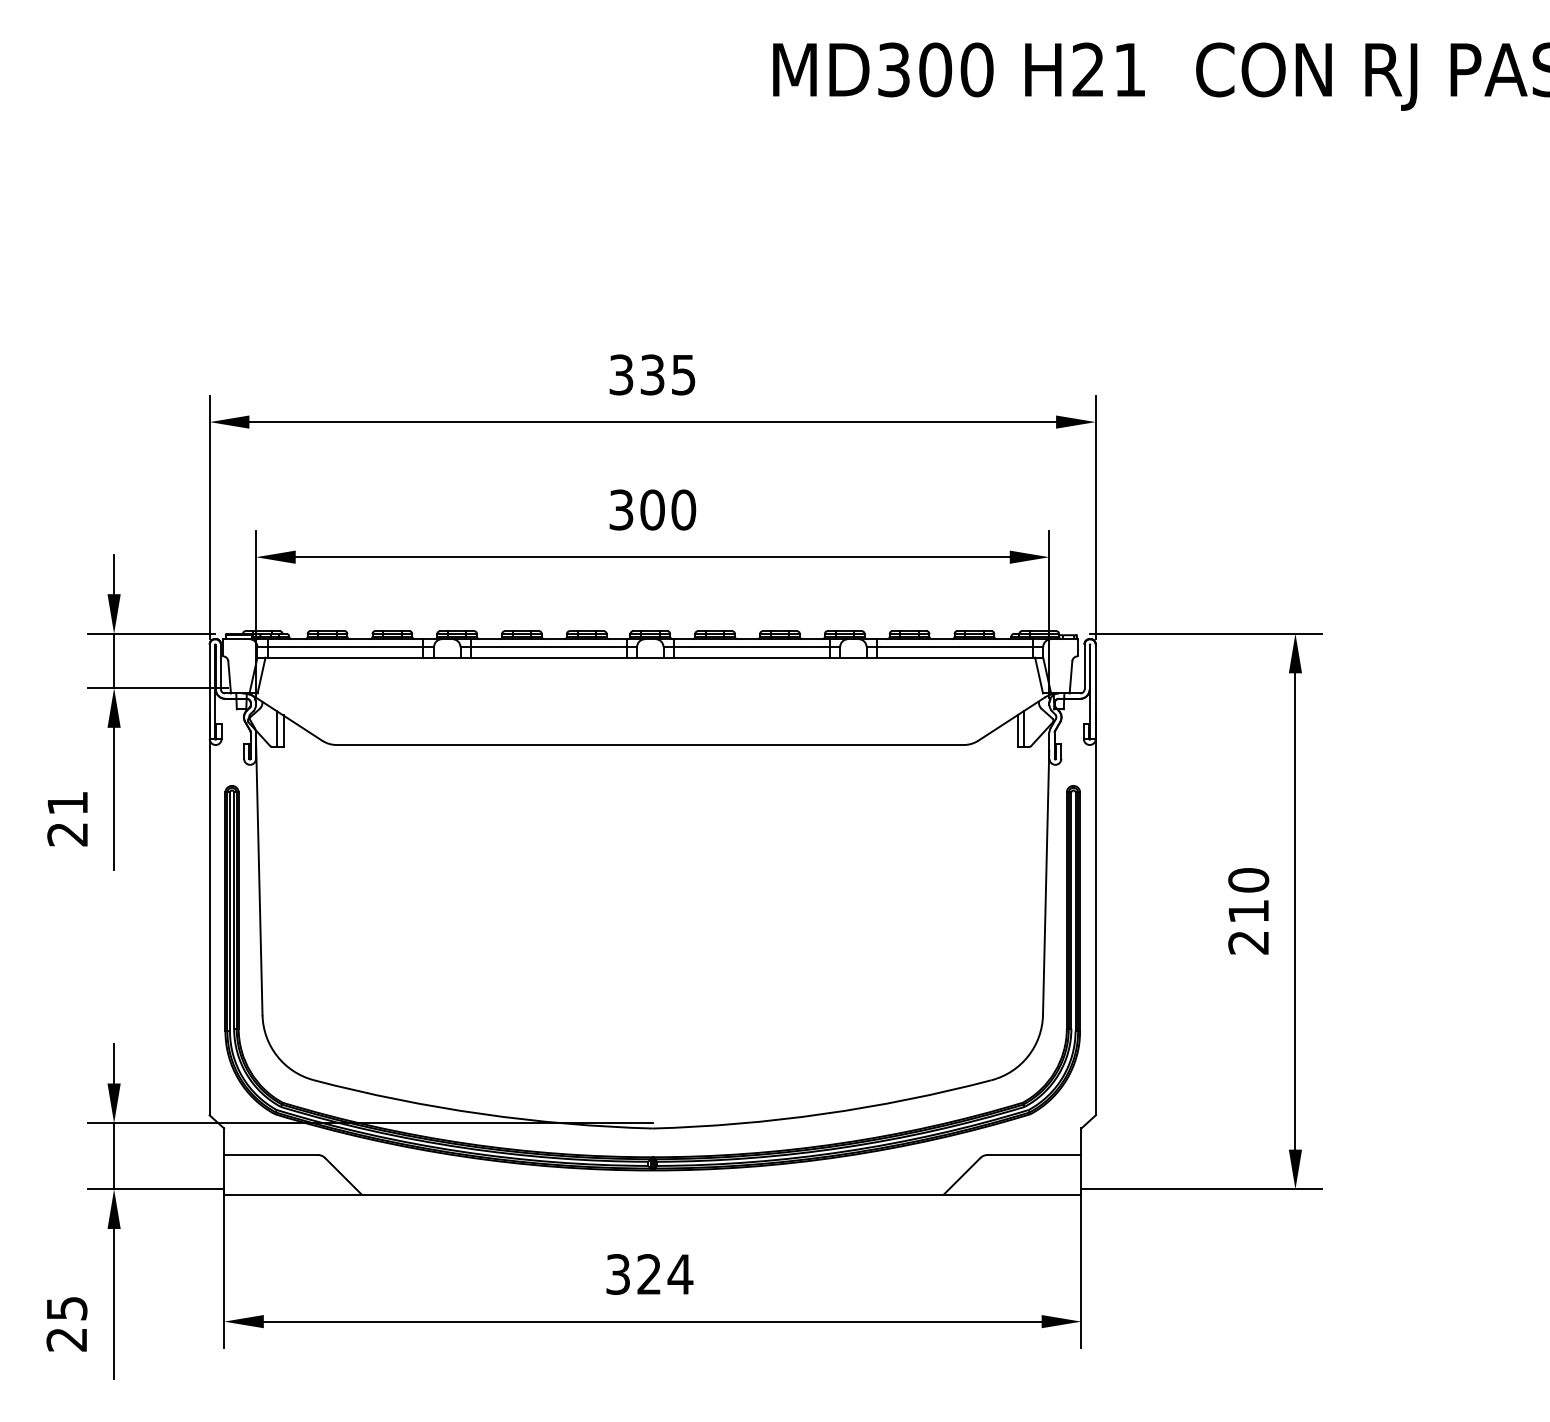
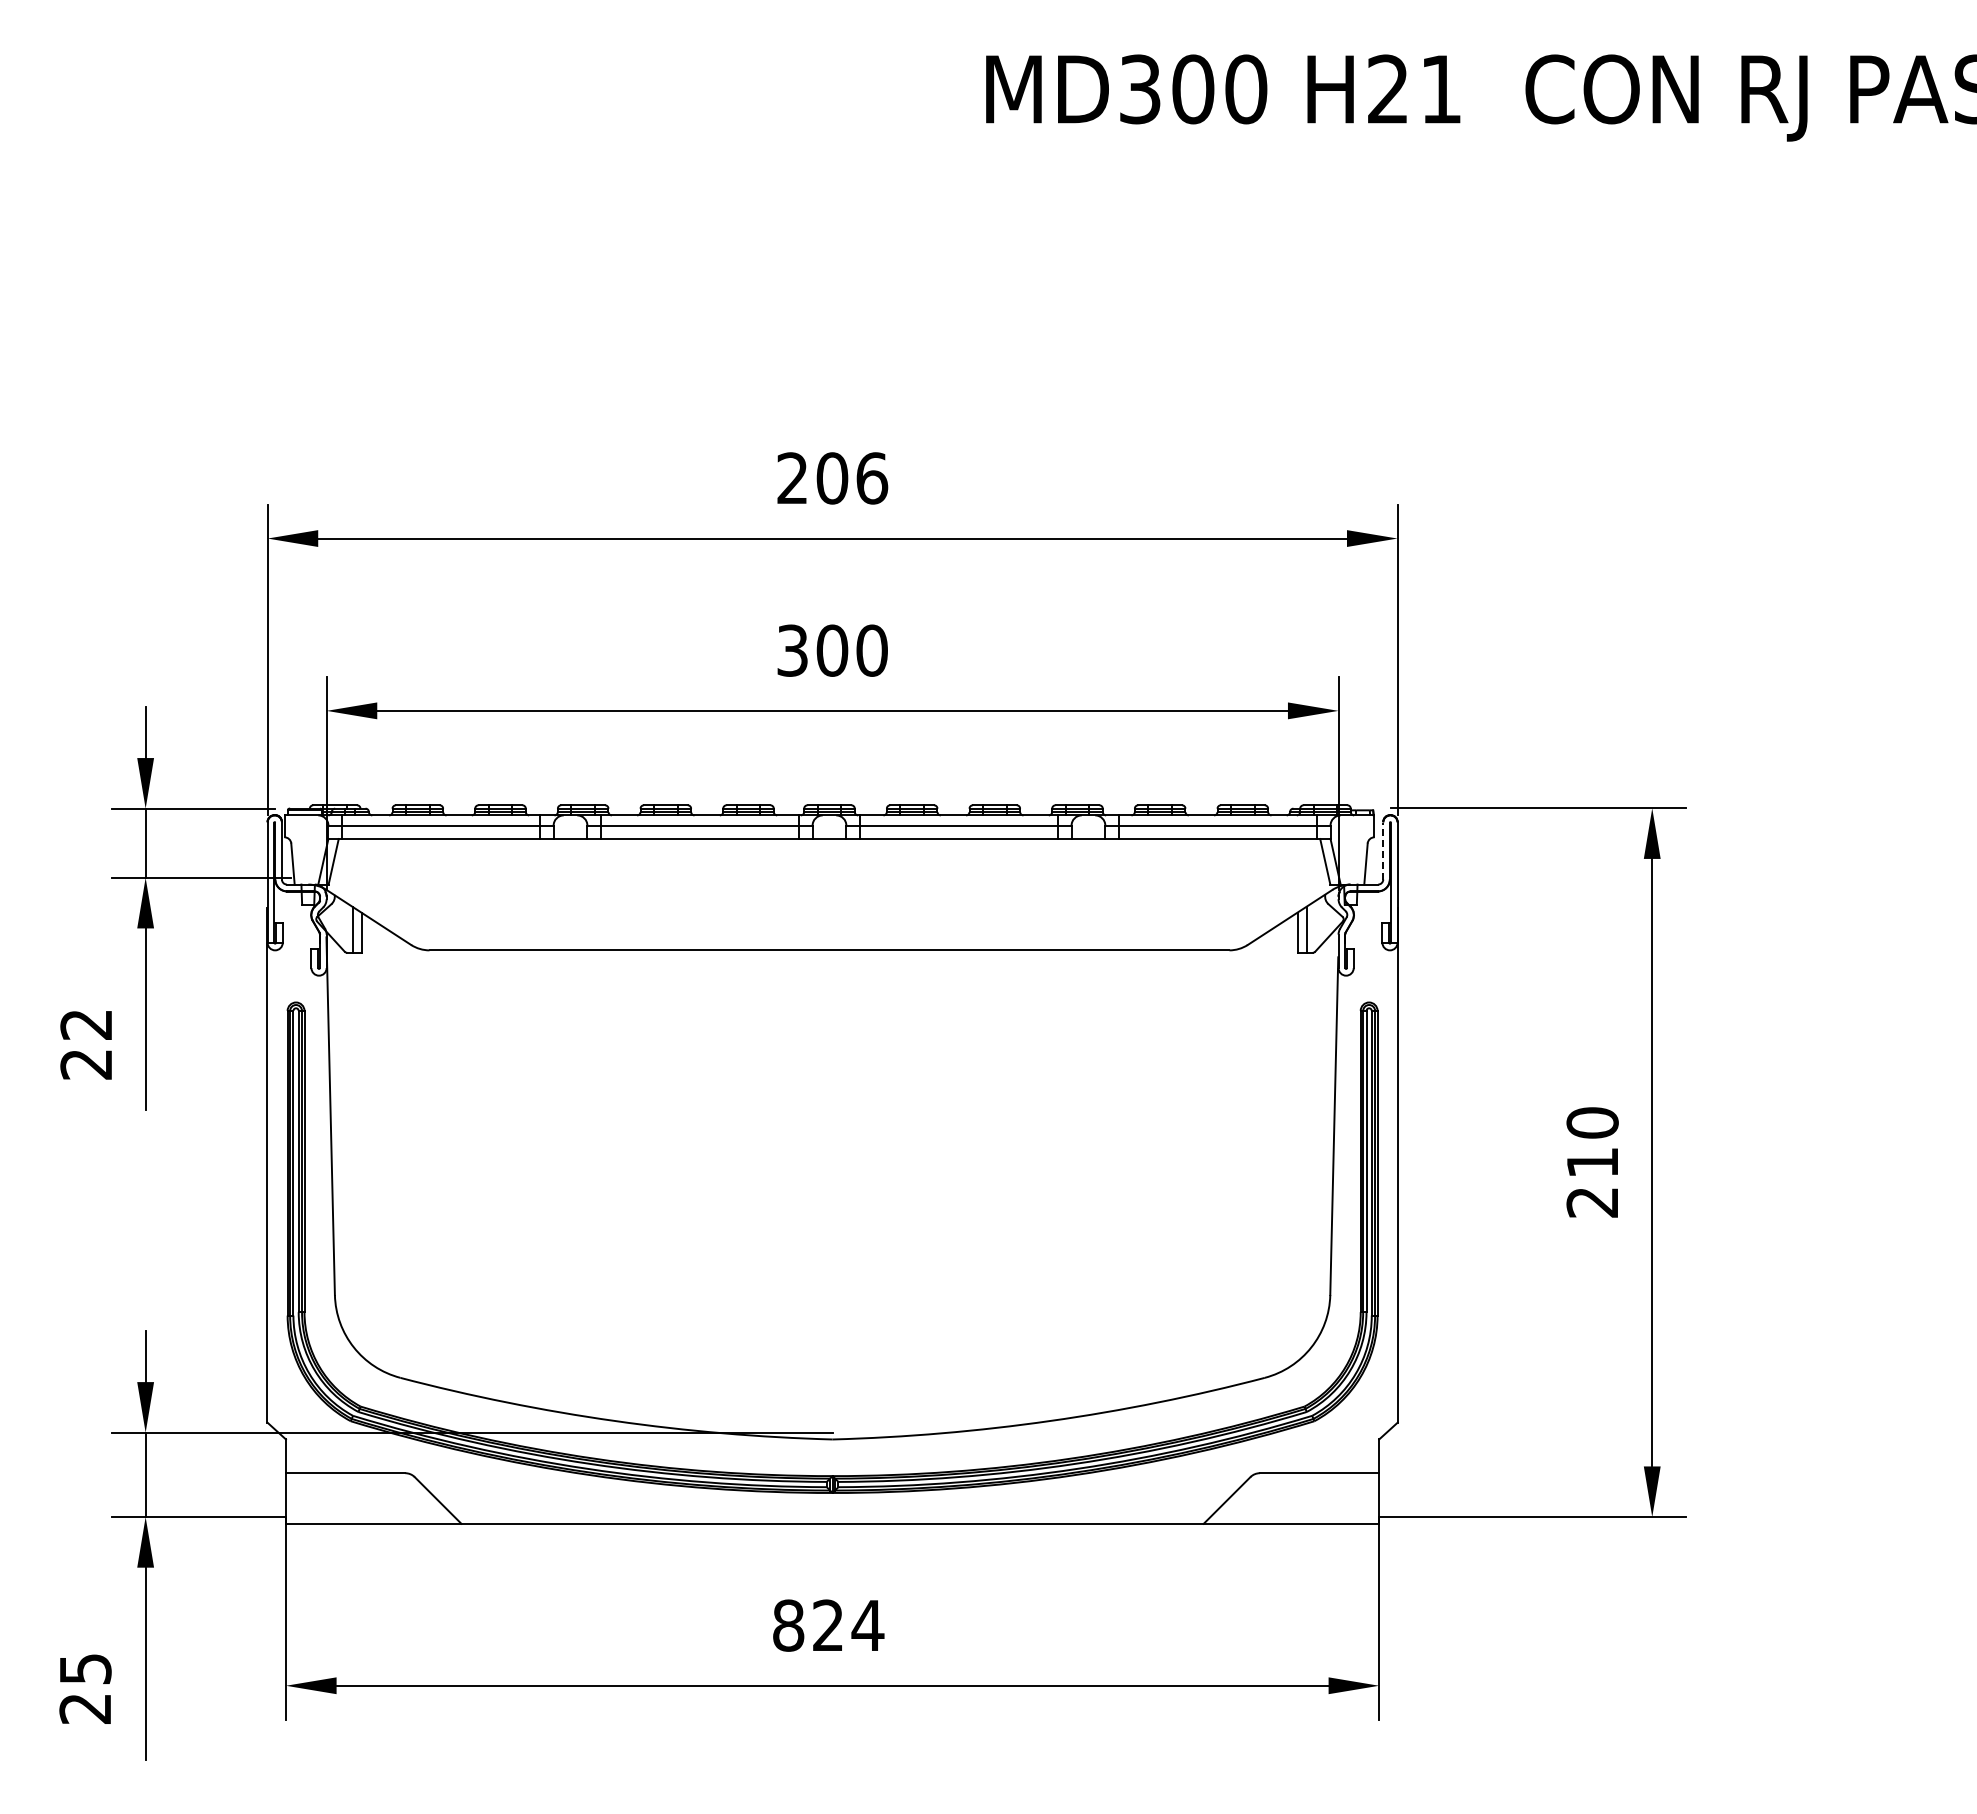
text: (652, 375) -> (832, 478), 335 -> 206
line: (1084, 666) -> (1383, 850), solid -> dashed
text: (66, 803) -> (85, 1024), 21 -> 22
text: (618, 1274) -> (788, 1625), 324 -> 824

